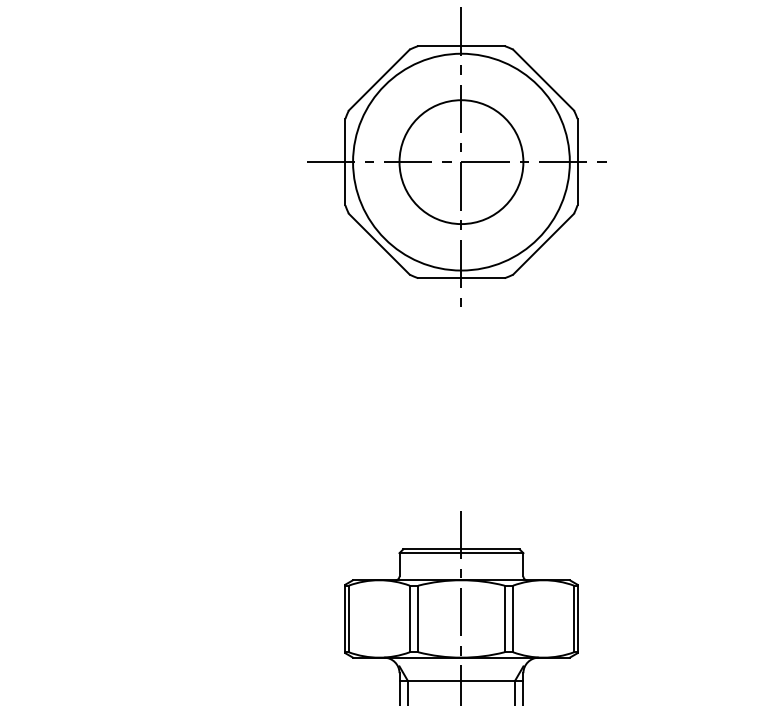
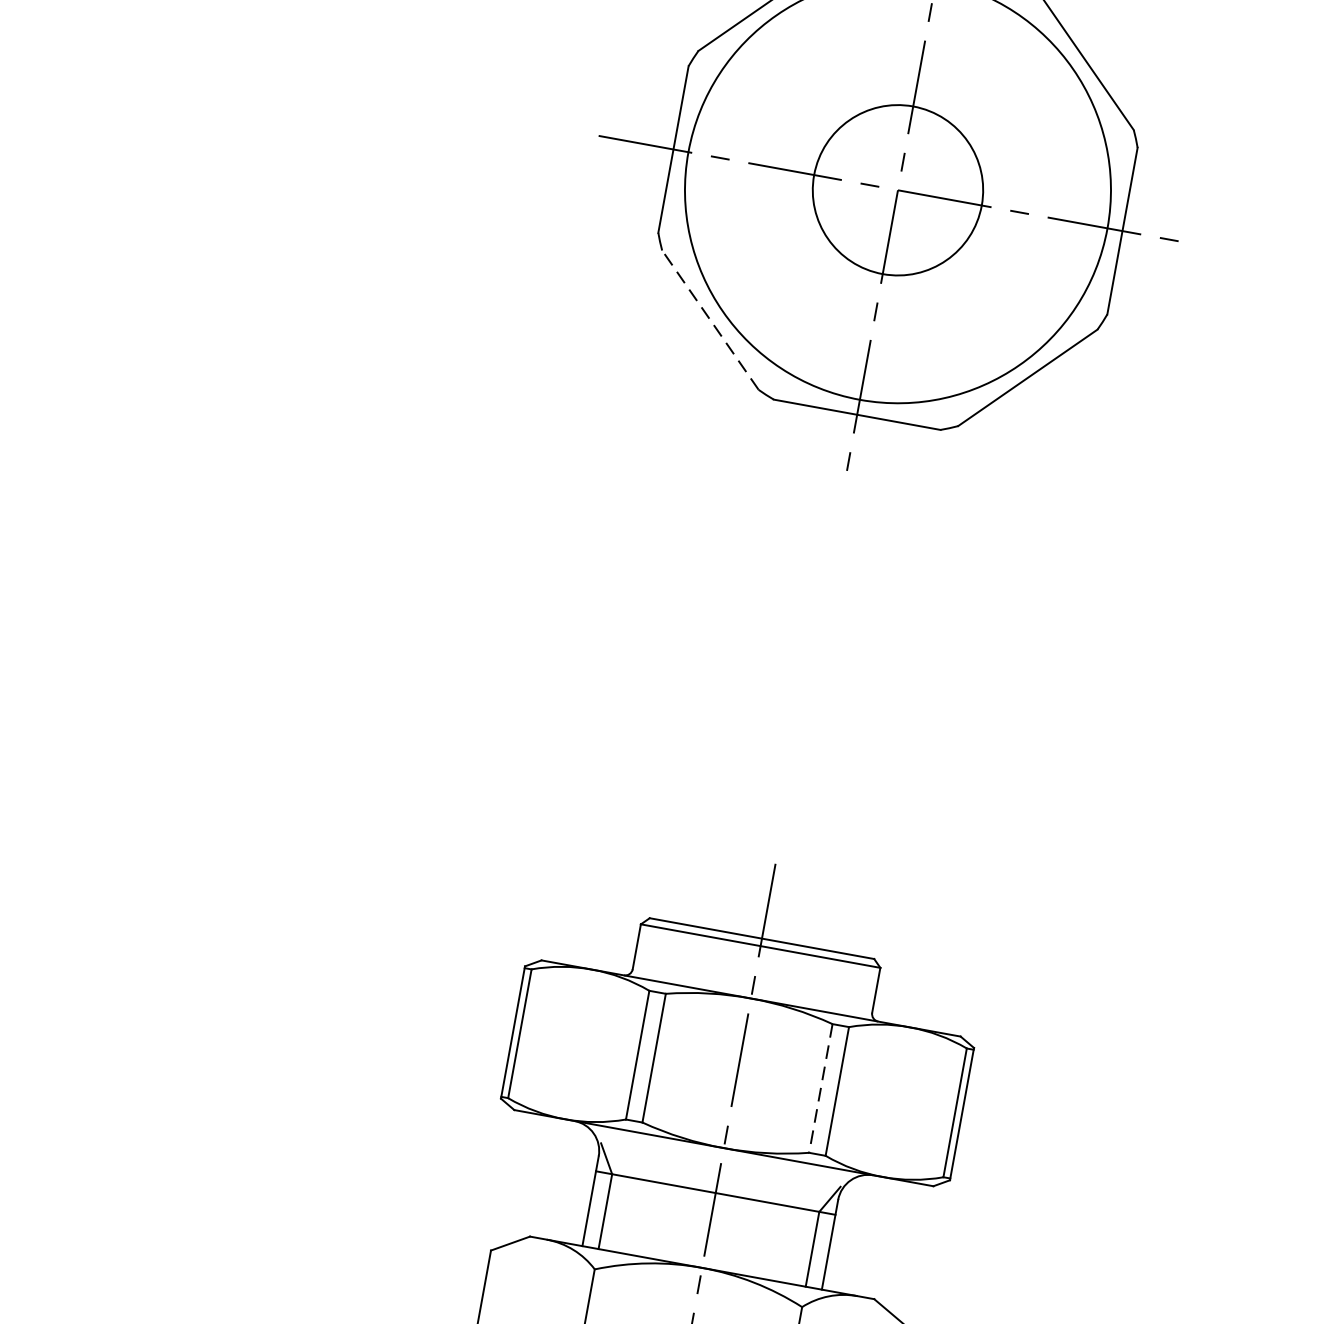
circle: (461, 162) -> (897, 190), size x0.7
line: (379, 243) -> (710, 318), solid -> dashed
line: (504, 619) -> (820, 1089), solid -> dashed

